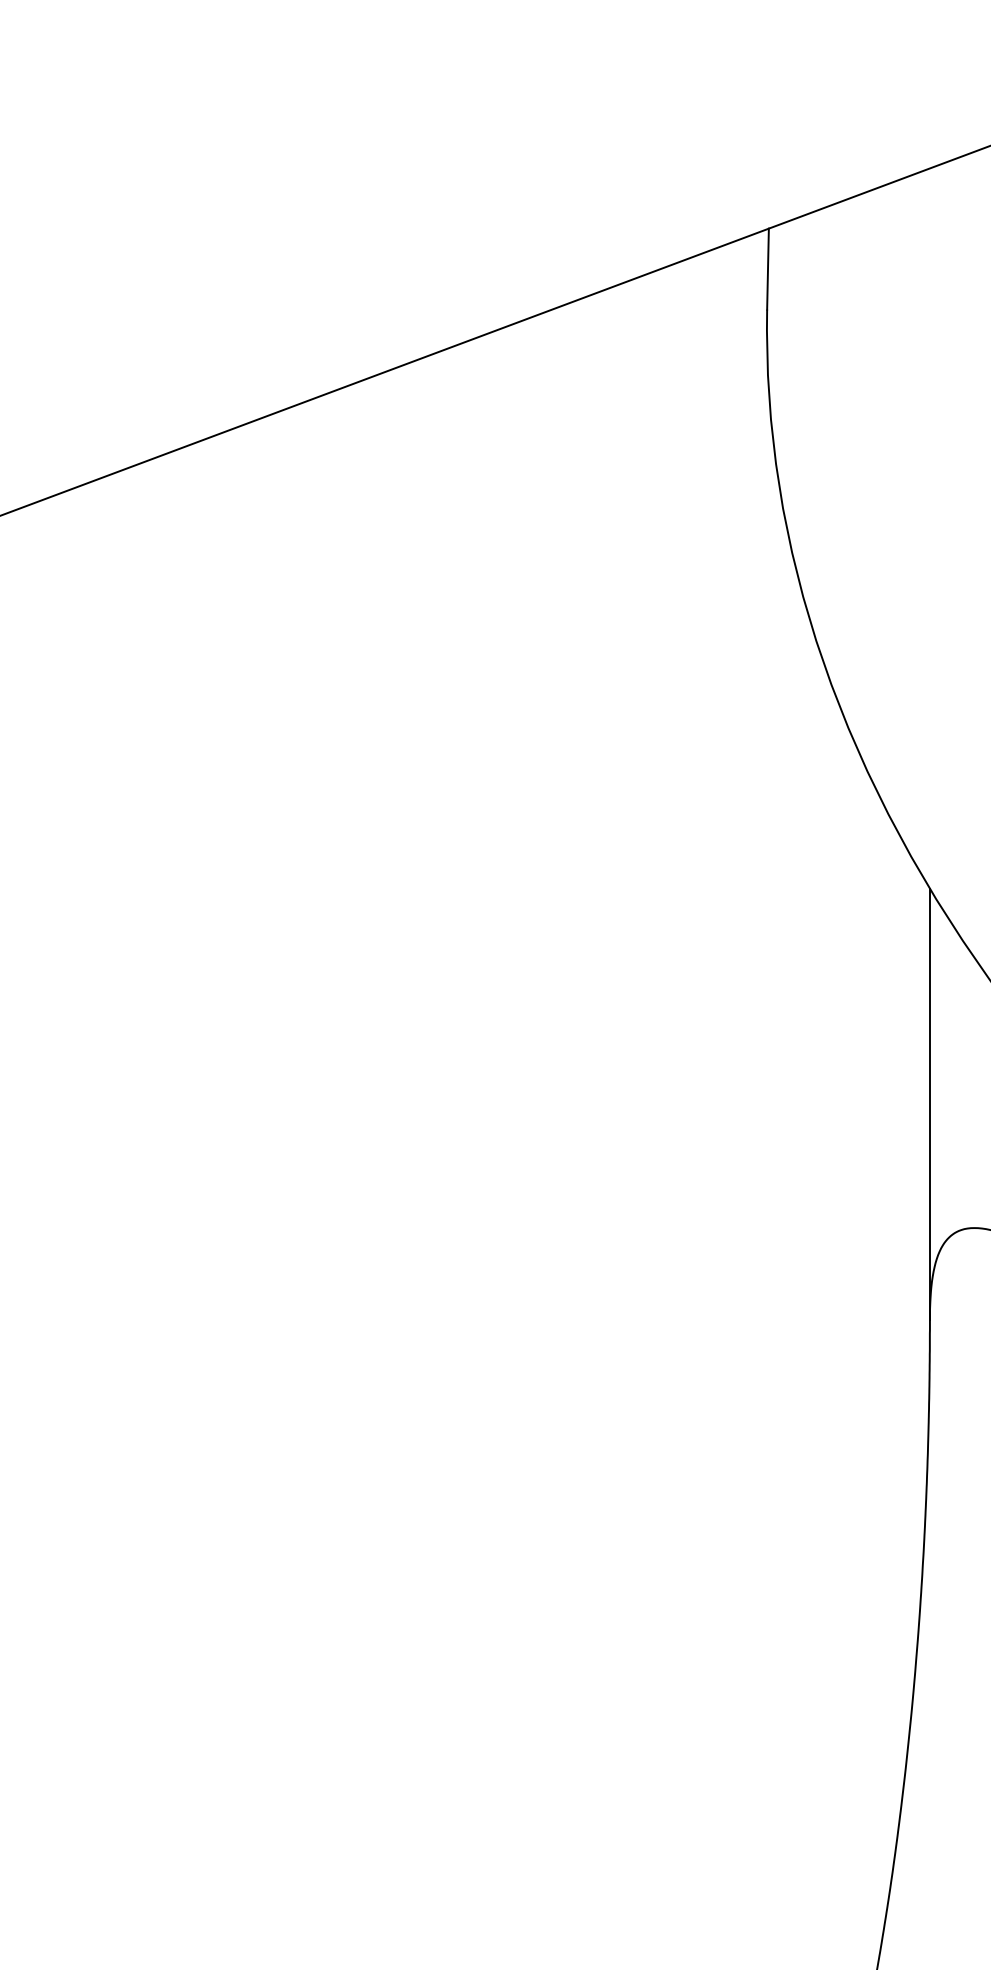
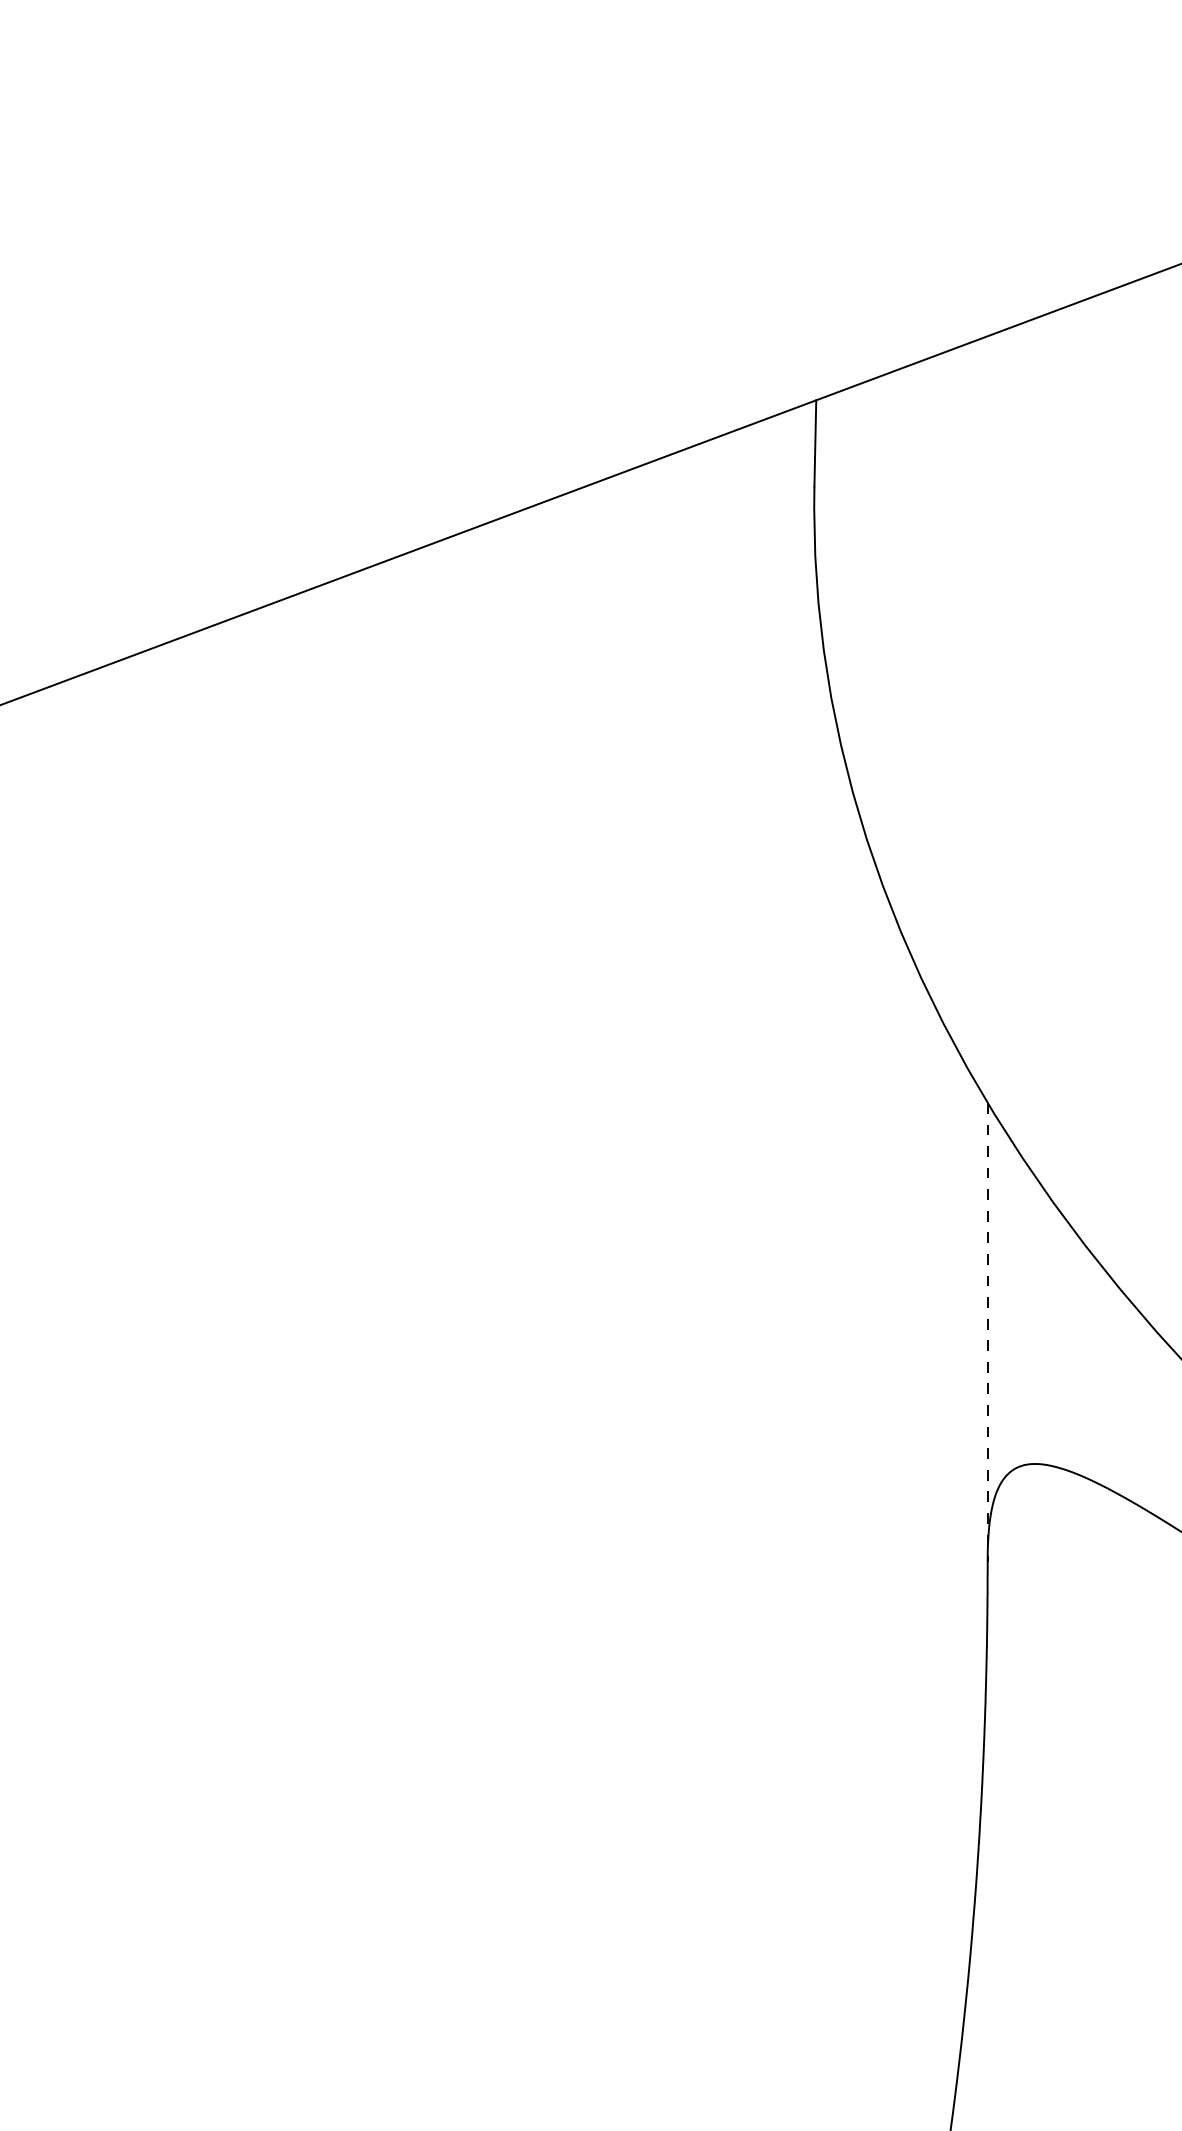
line: (929, 1104) -> (987, 1332), solid -> dashed

